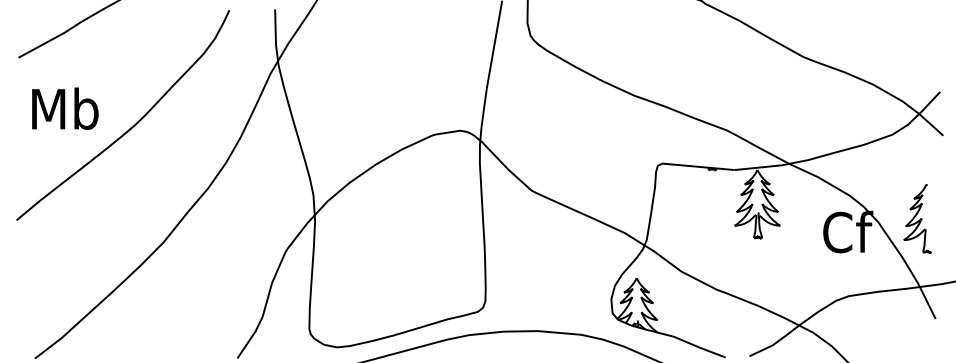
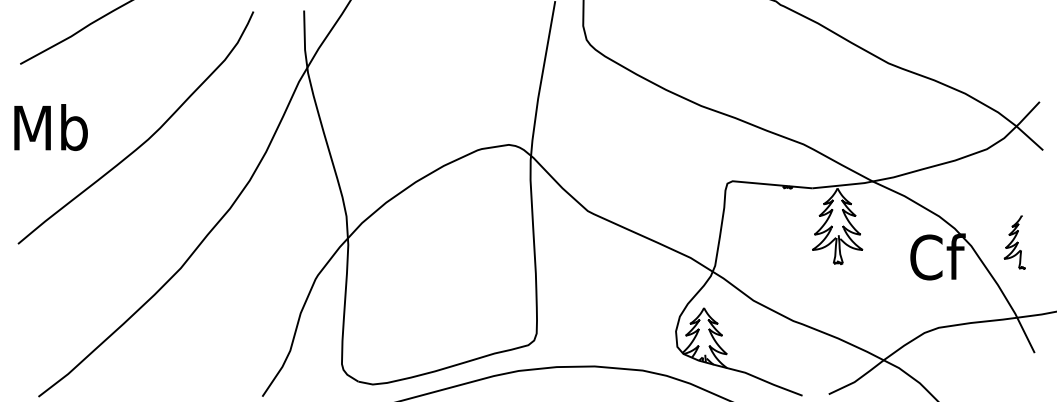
text: (64, 108) -> (50, 127), moved
part: (917, 219) -> (1014, 242), size x0.7

